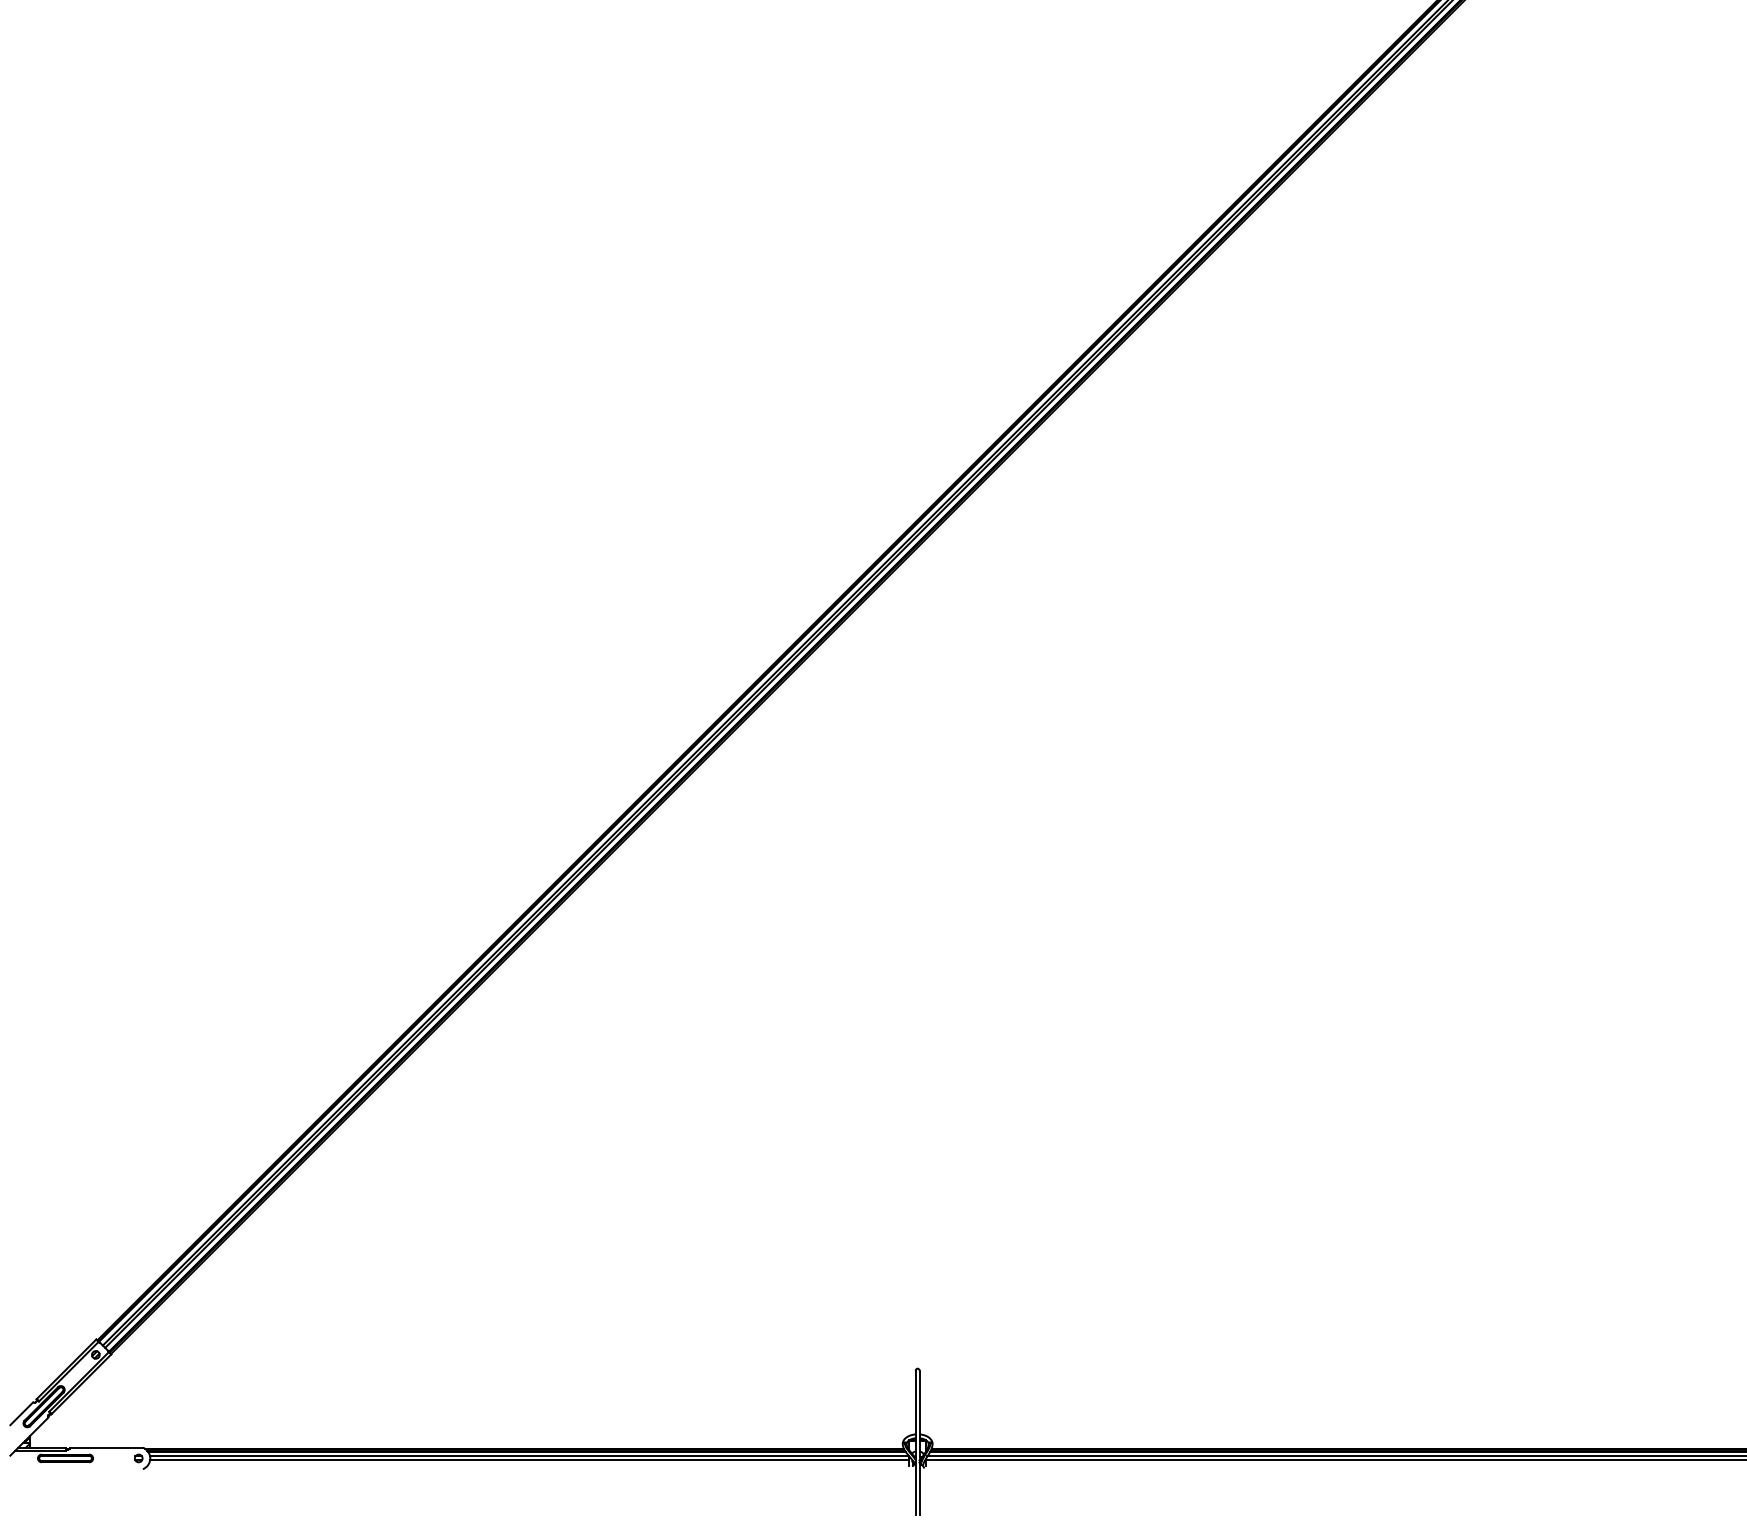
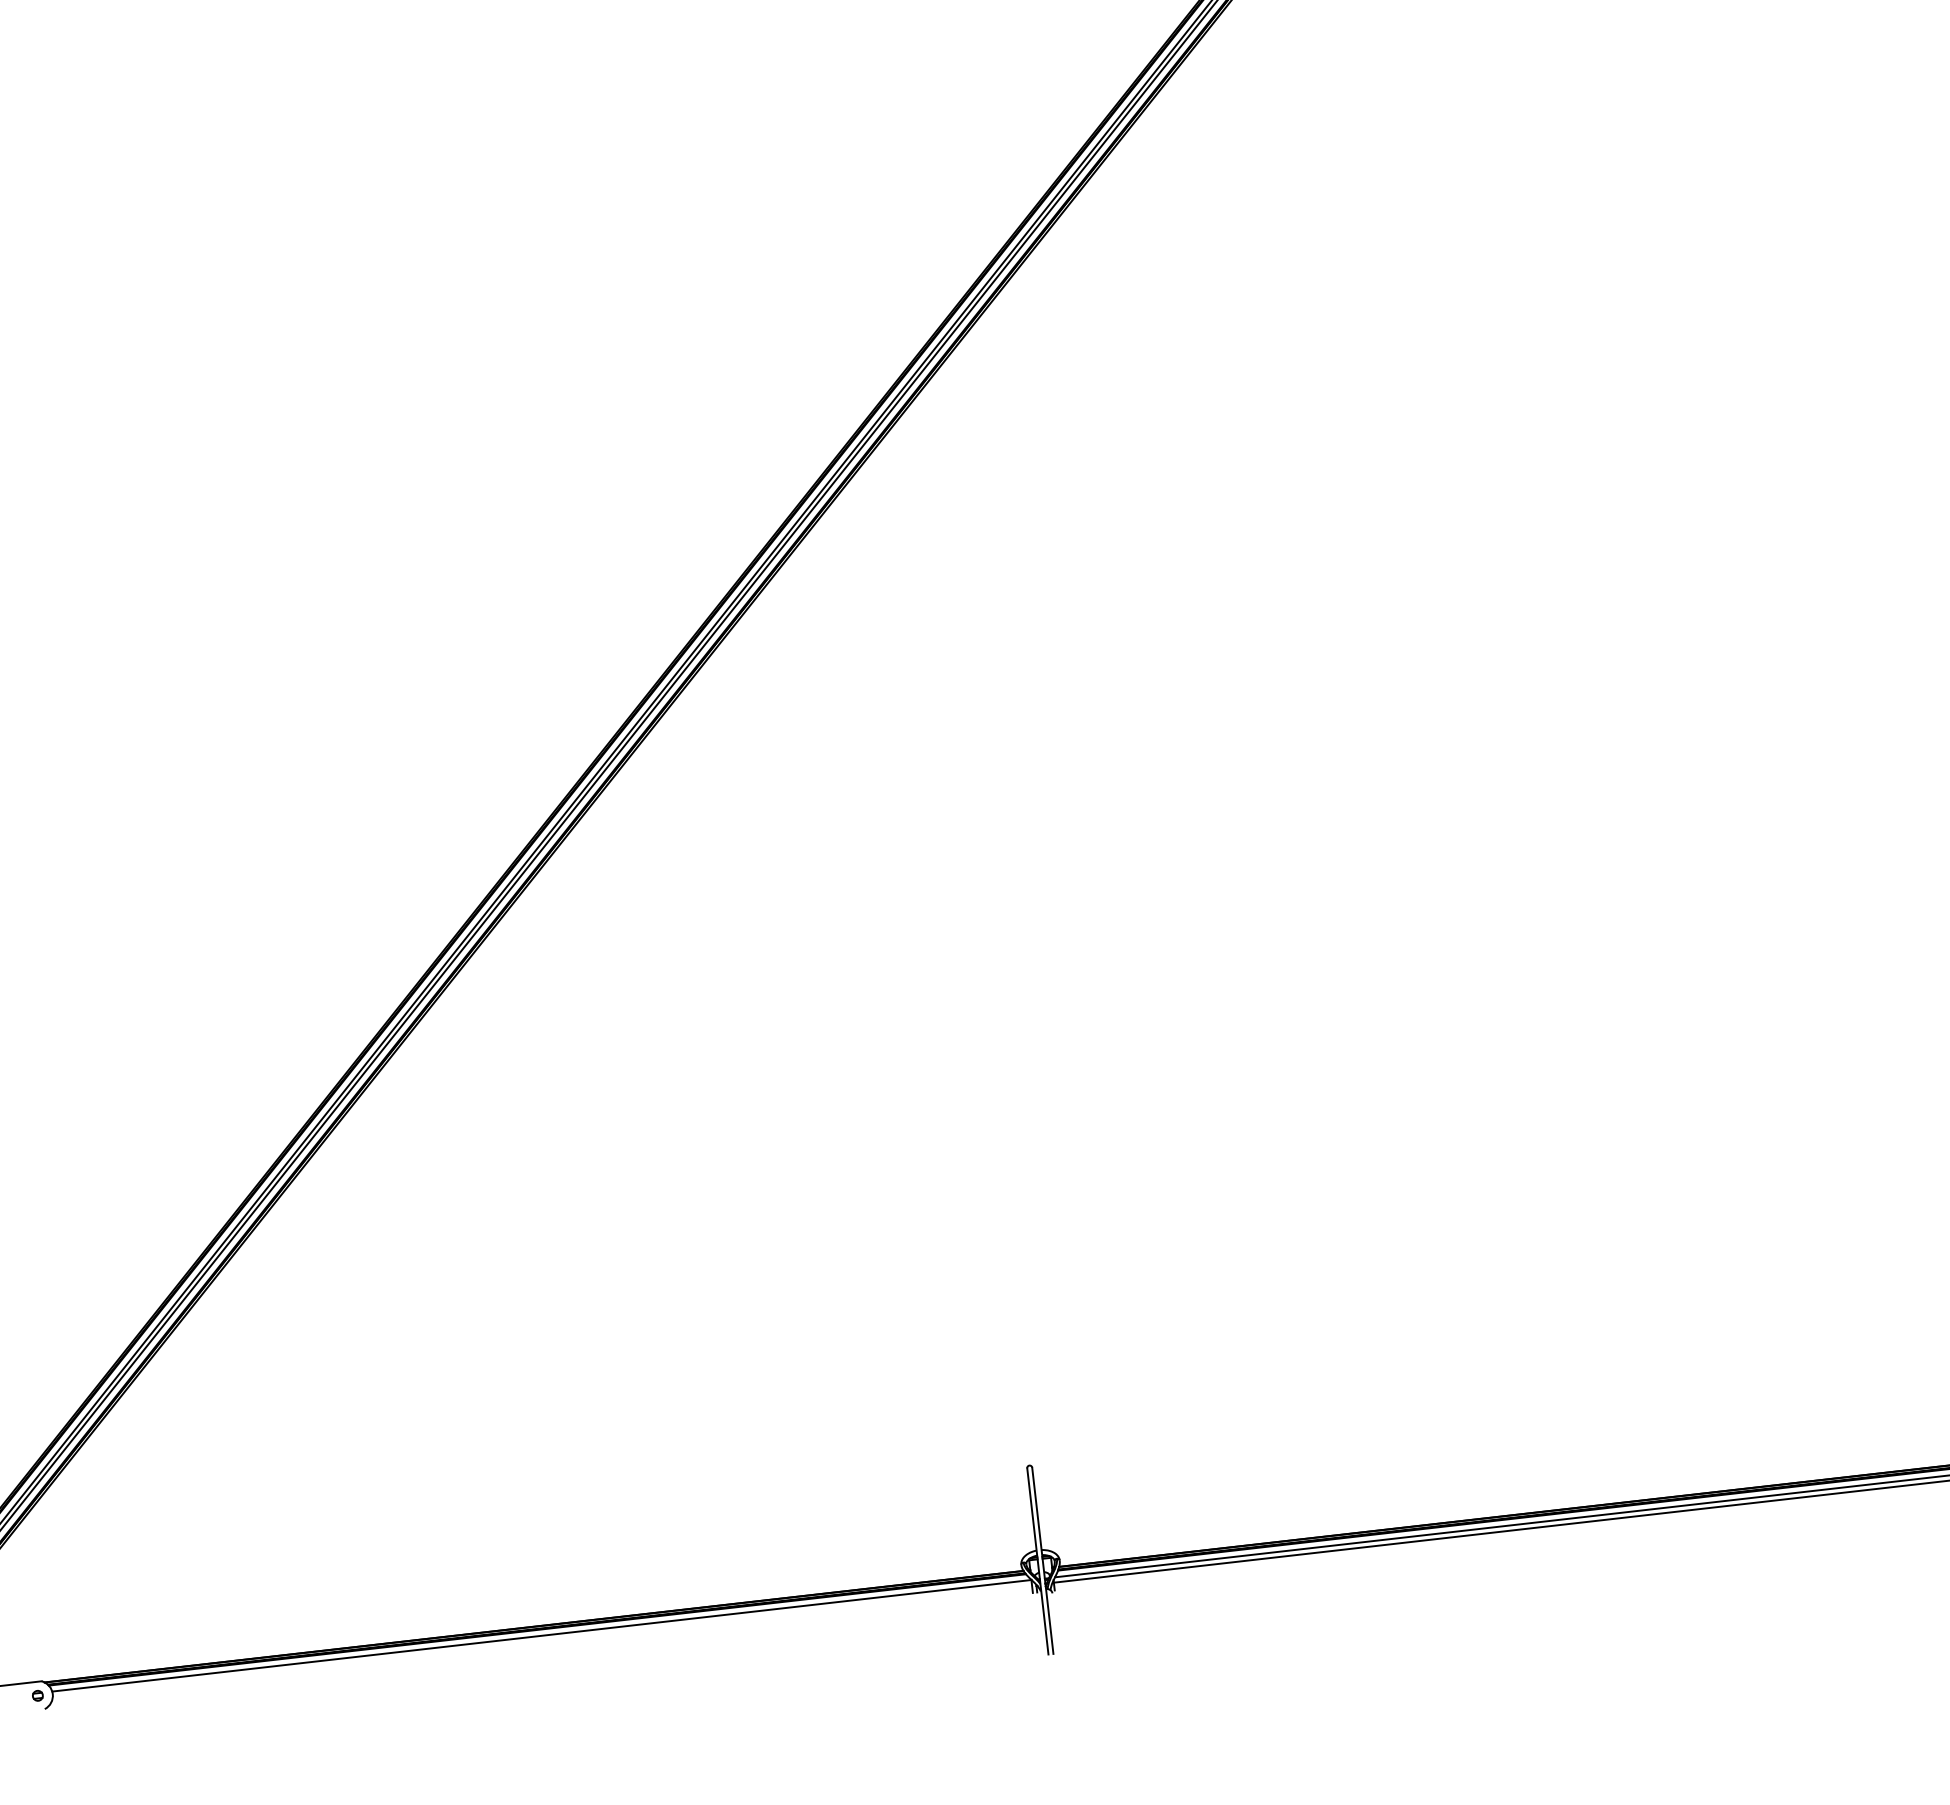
line: (529, 1460) -> (542, 1641), removed

